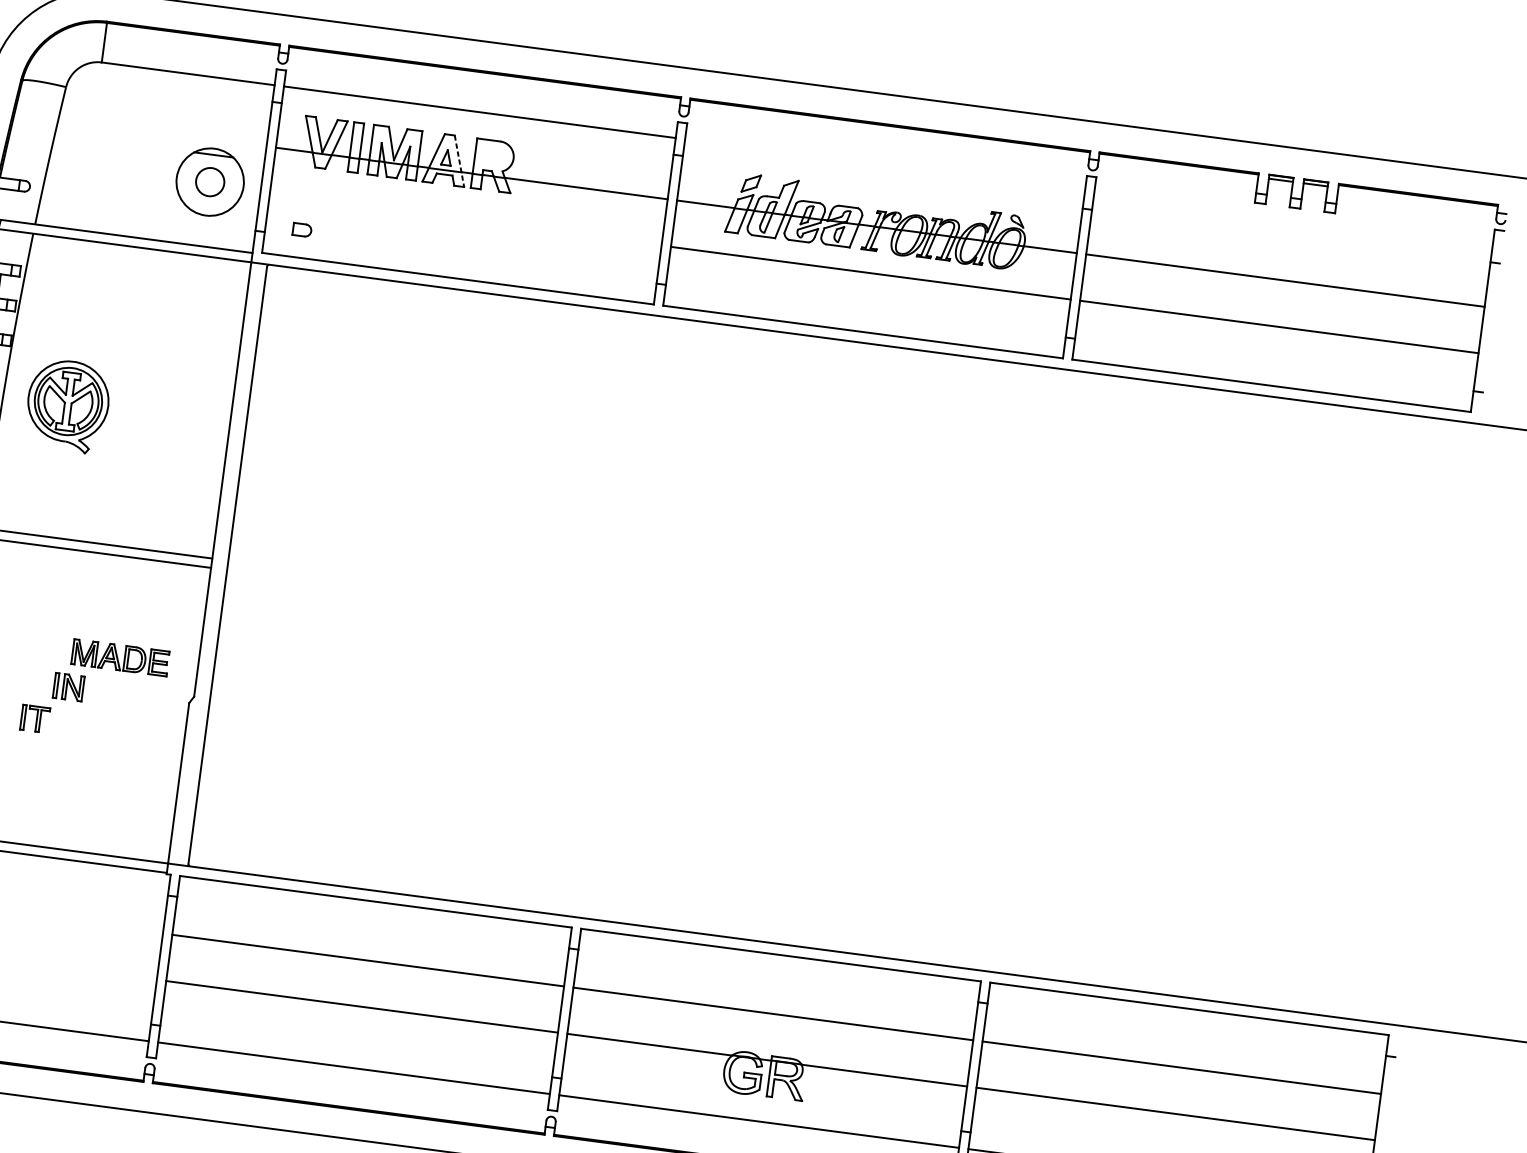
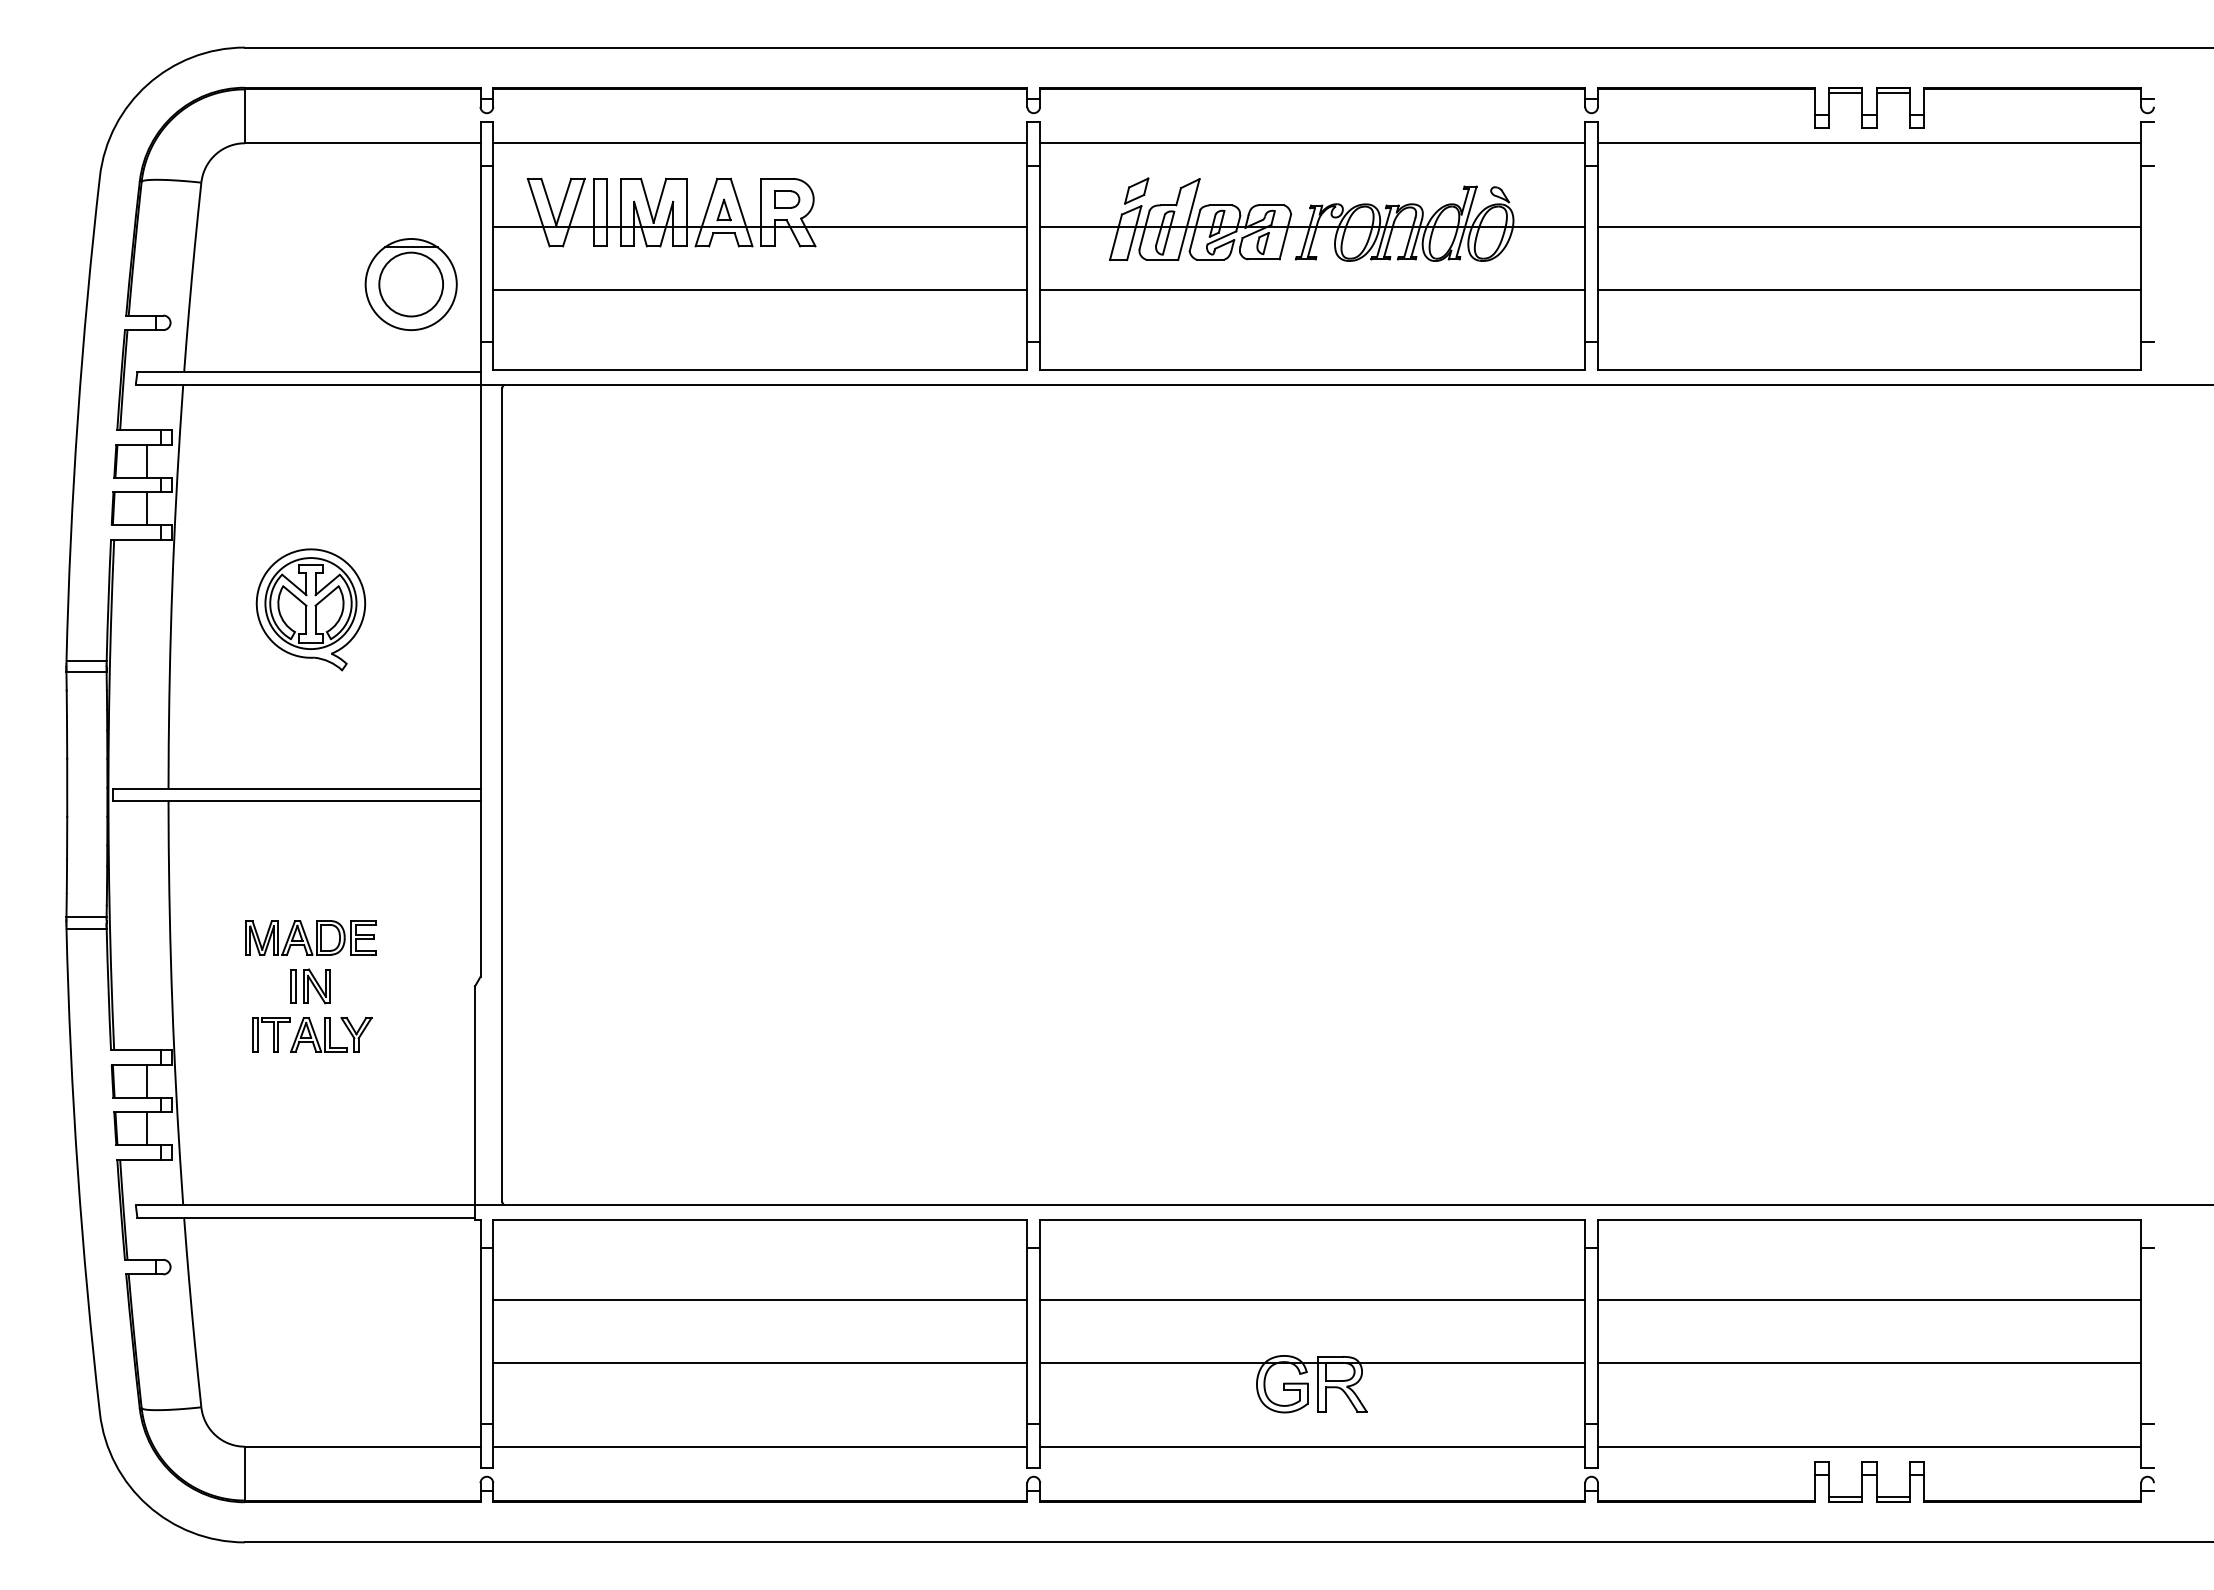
line: (459, 161) -> (741, 213), dashed -> solid
line: (884, 165) -> (1312, 143), added
circle: (210, 182) -> (411, 284), size x1.67
line: (1293, 219) -> (1869, 143), added
line: (465, 220) -> (760, 290), added
part: (302, 230) -> (787, 199), moved
part: (67, 405) -> (310, 609), moved
part: (120, 657) -> (310, 937), moved
part: (79, 724) -> (331, 1034), added

